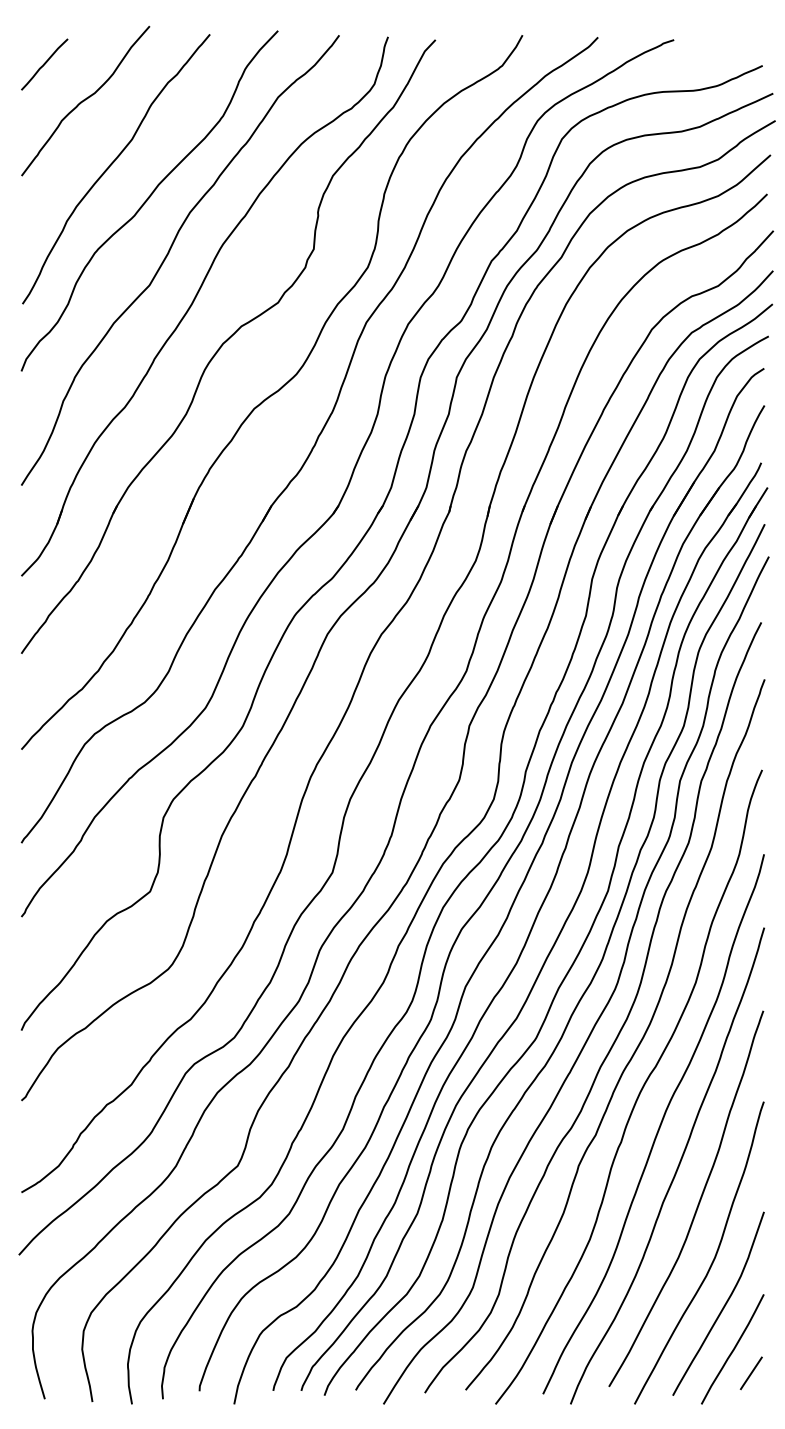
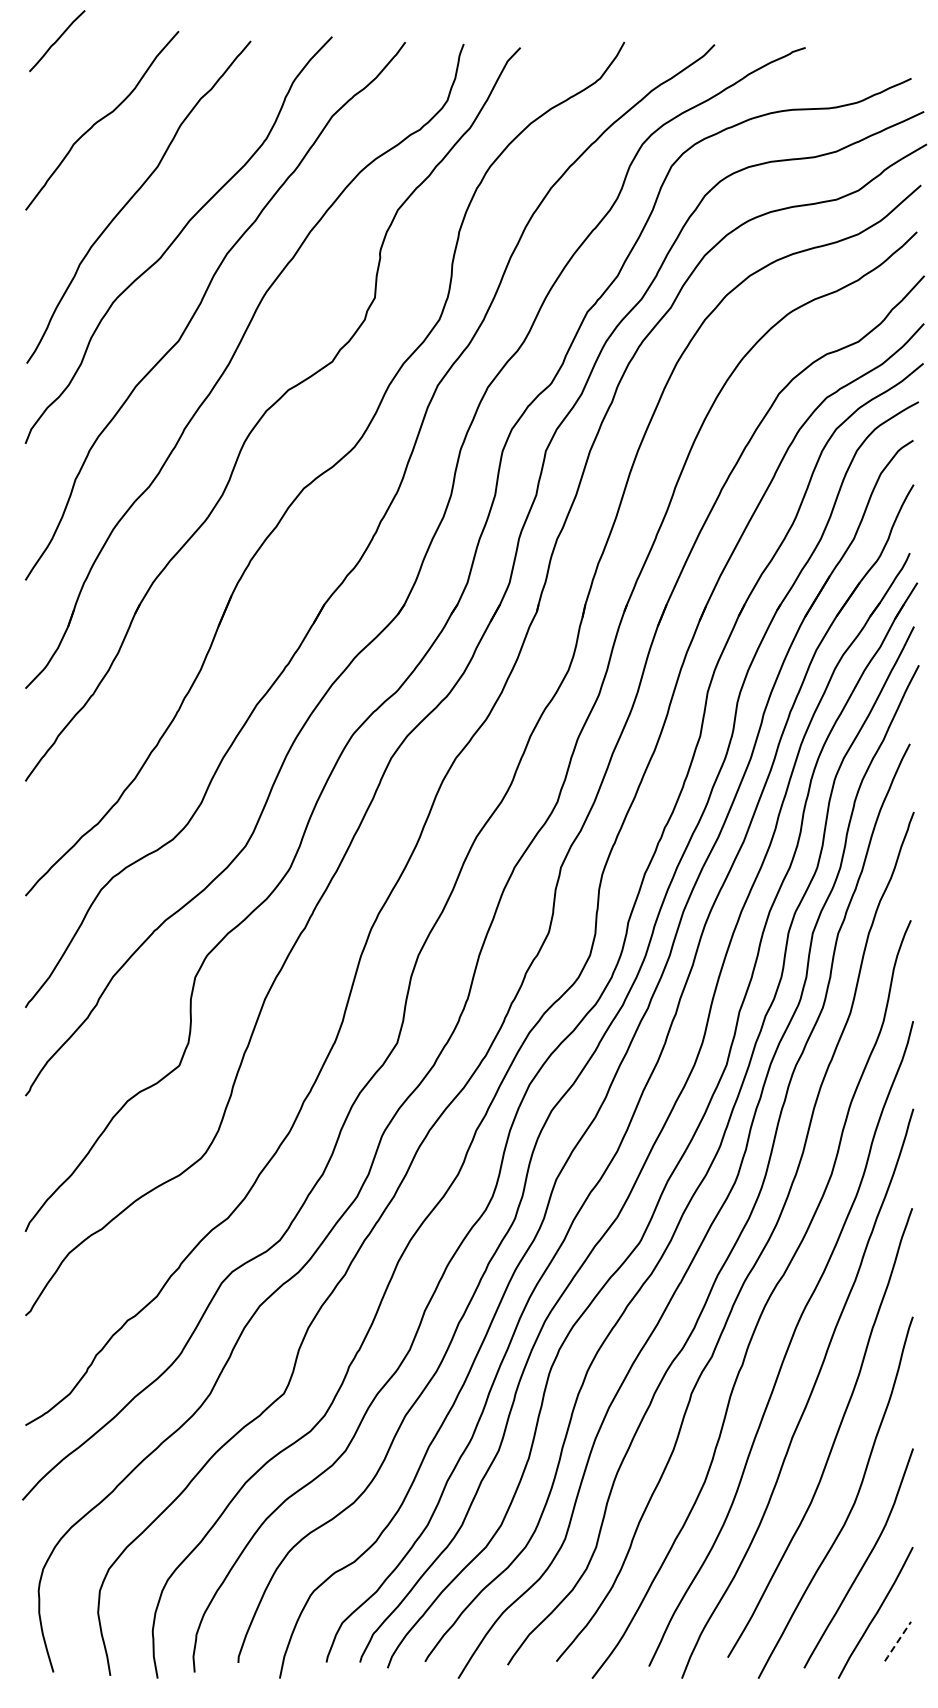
curve: (44, 64) -> (57, 41), moved
line: (750, 1373) -> (897, 1641), solid -> dashed

